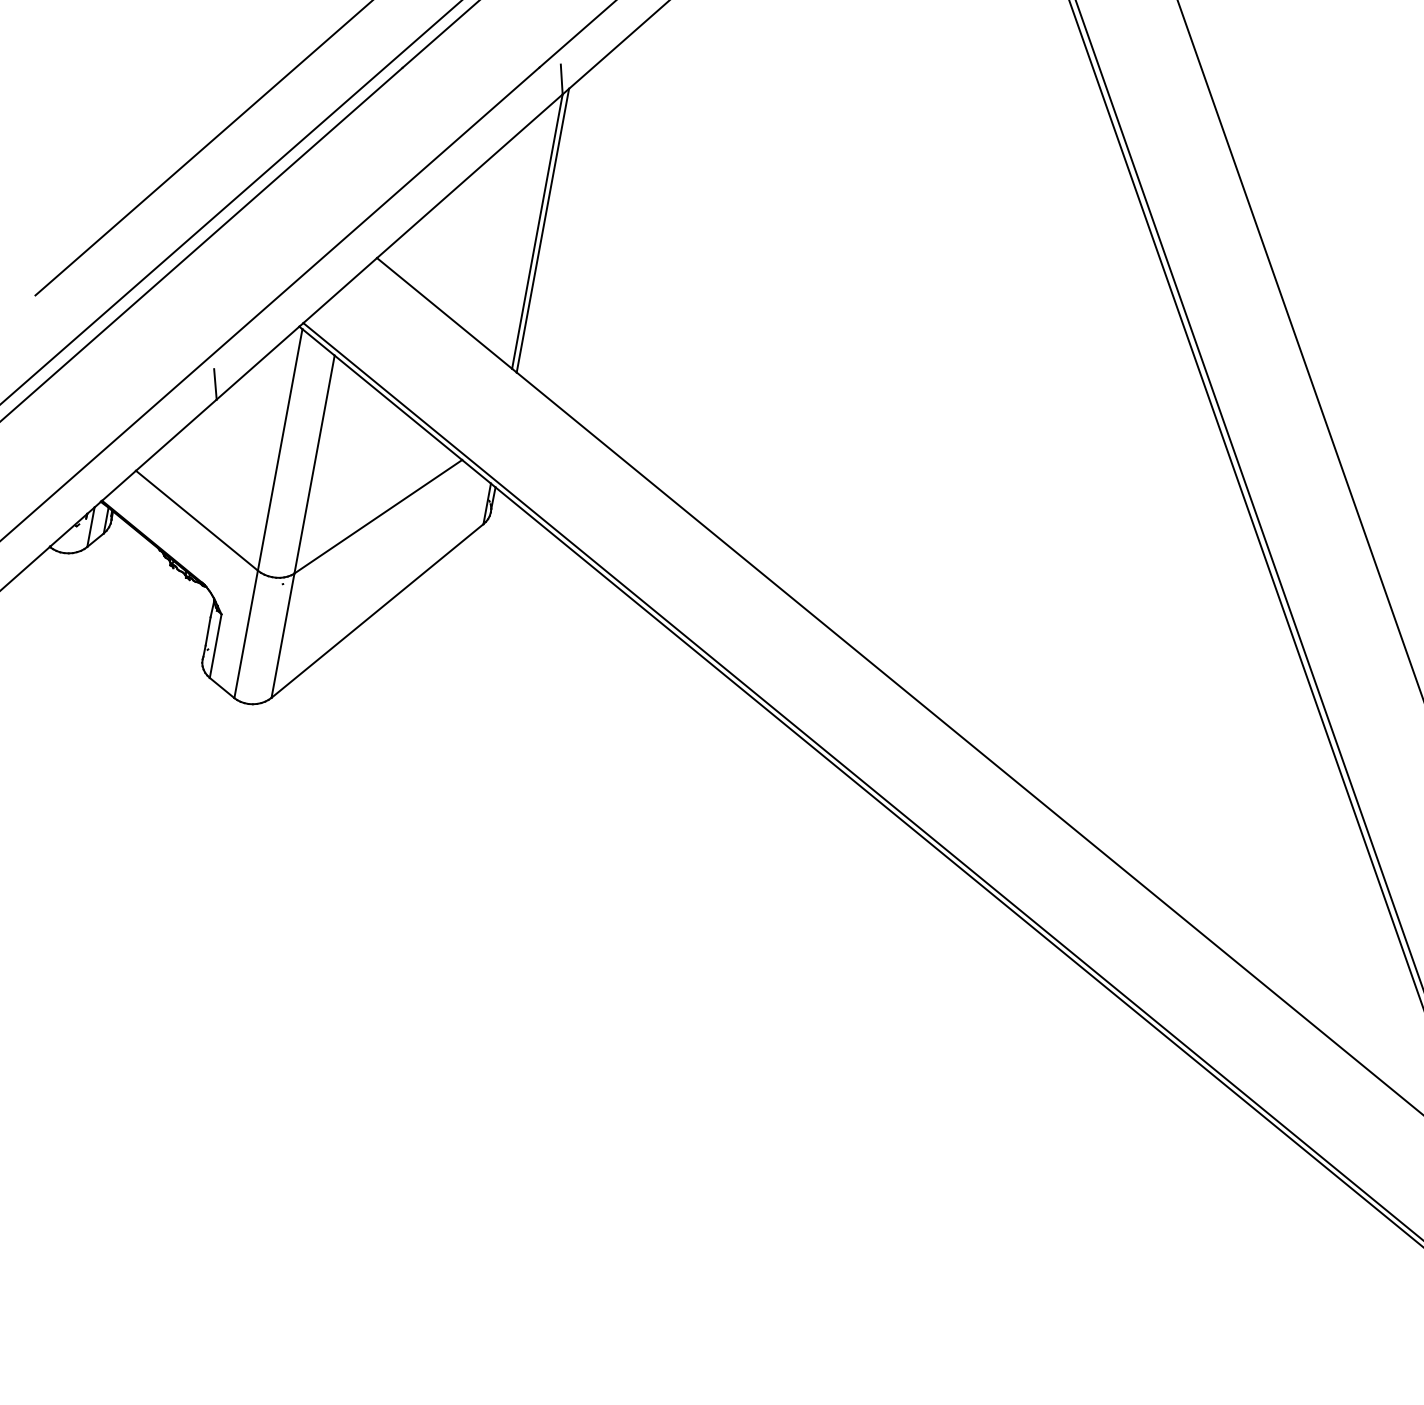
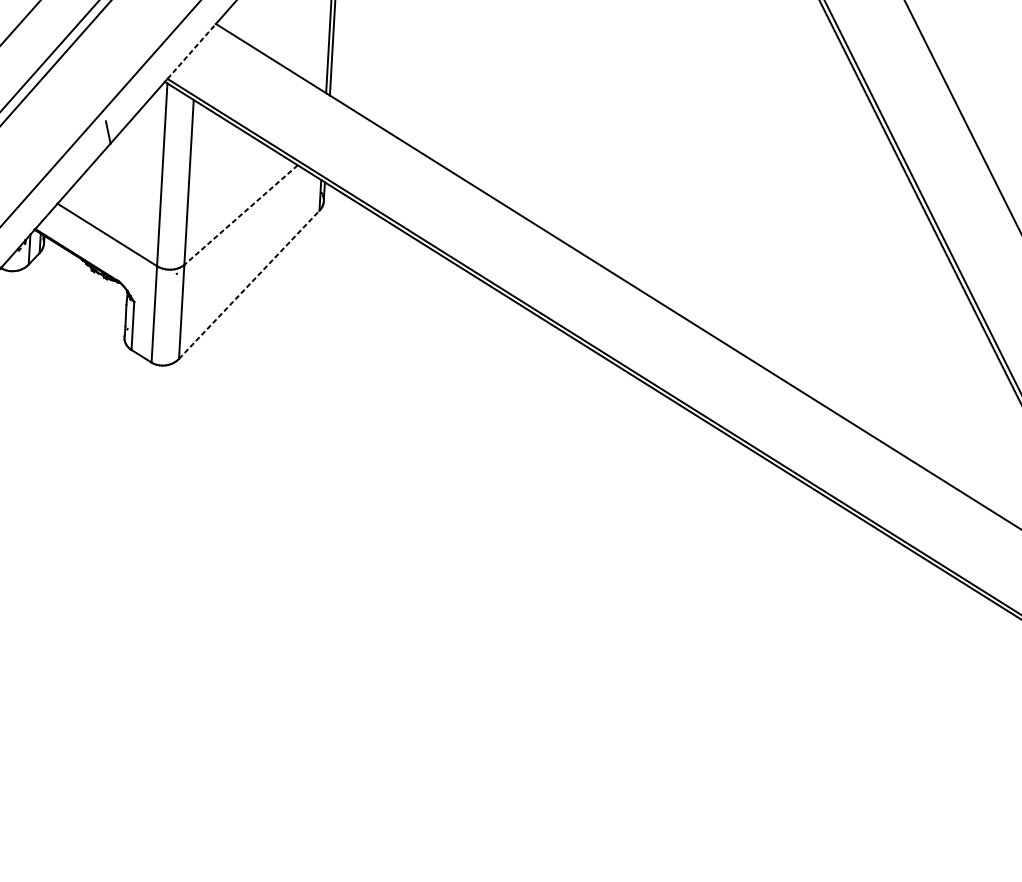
line: (340, 290) -> (191, 51), solid -> dashed
line: (377, 517) -> (240, 215), solid -> dashed
line: (377, 611) -> (249, 285), solid -> dashed

